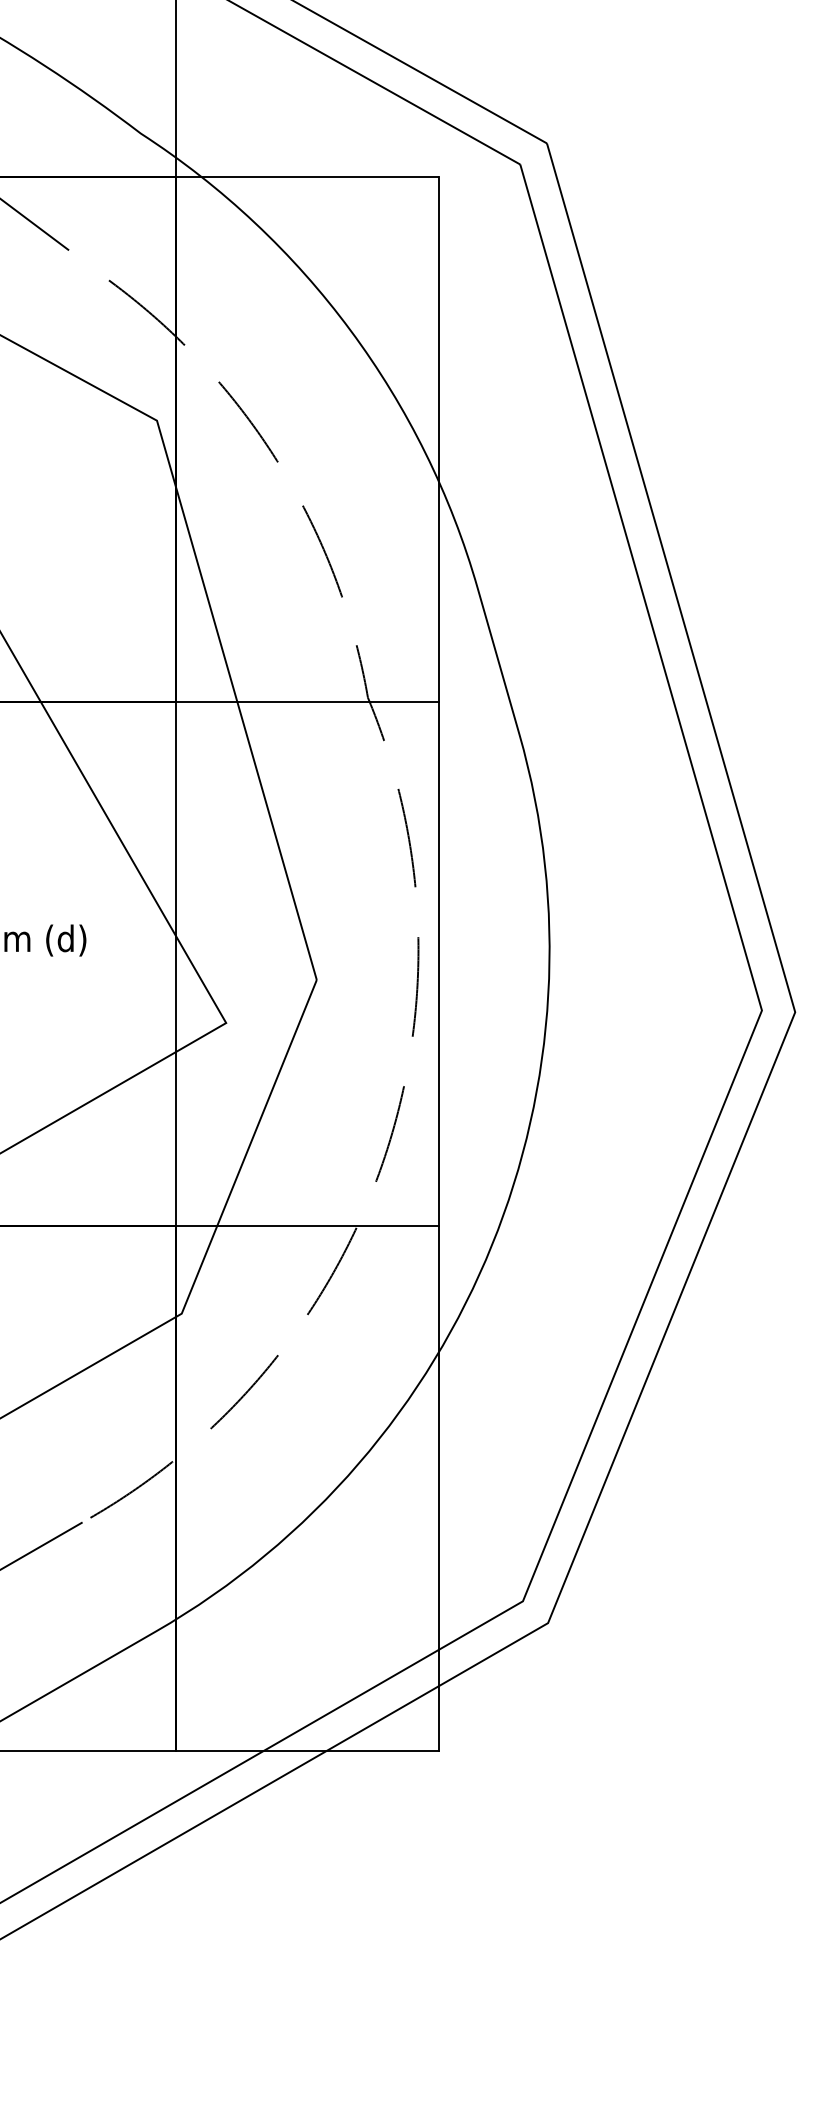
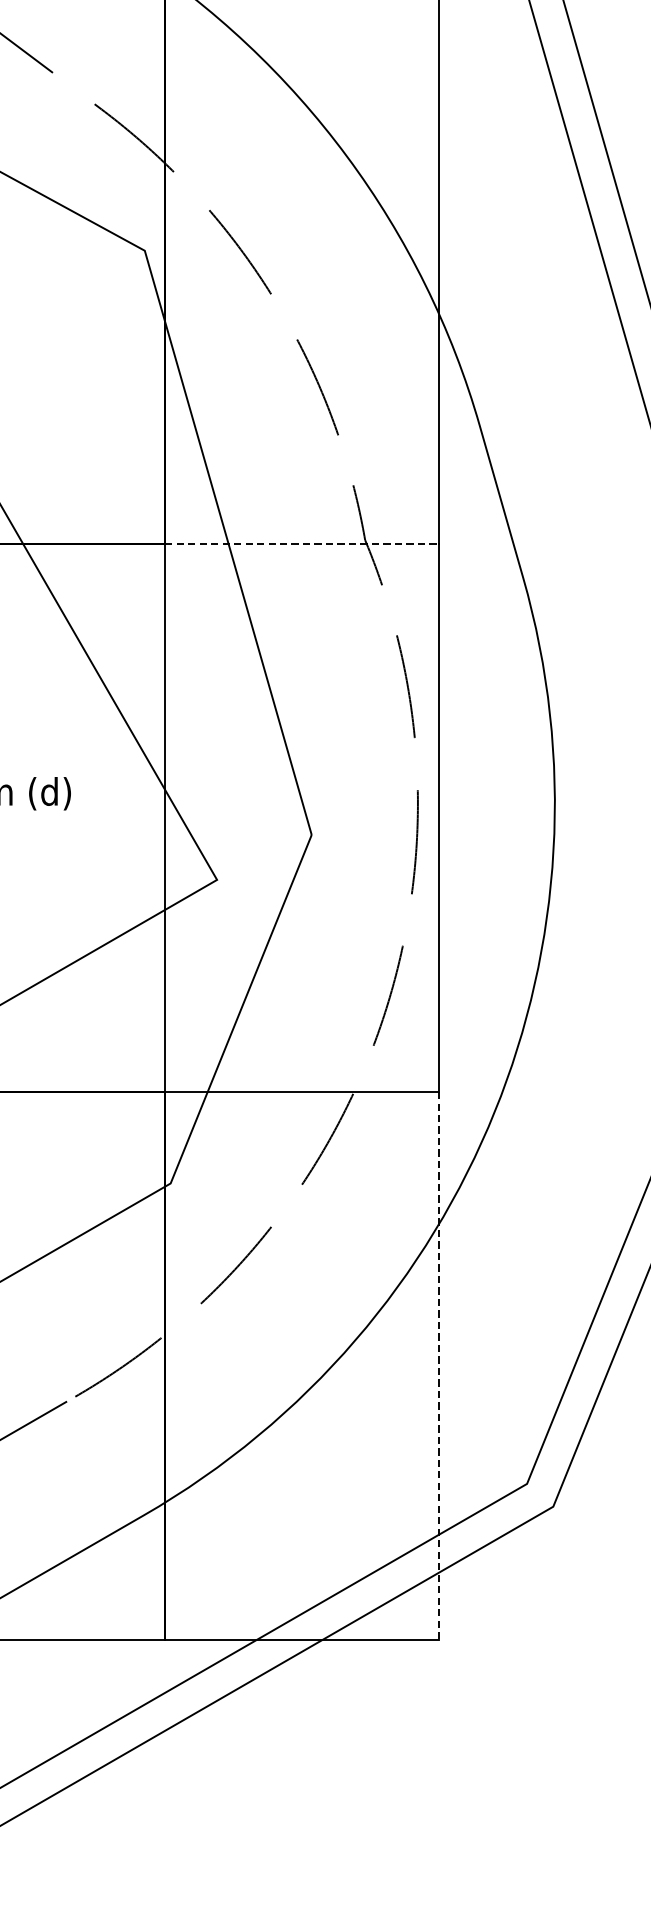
line: (308, 701) -> (303, 544), solid -> dashed
line: (438, 1488) -> (438, 1366), solid -> dashed

